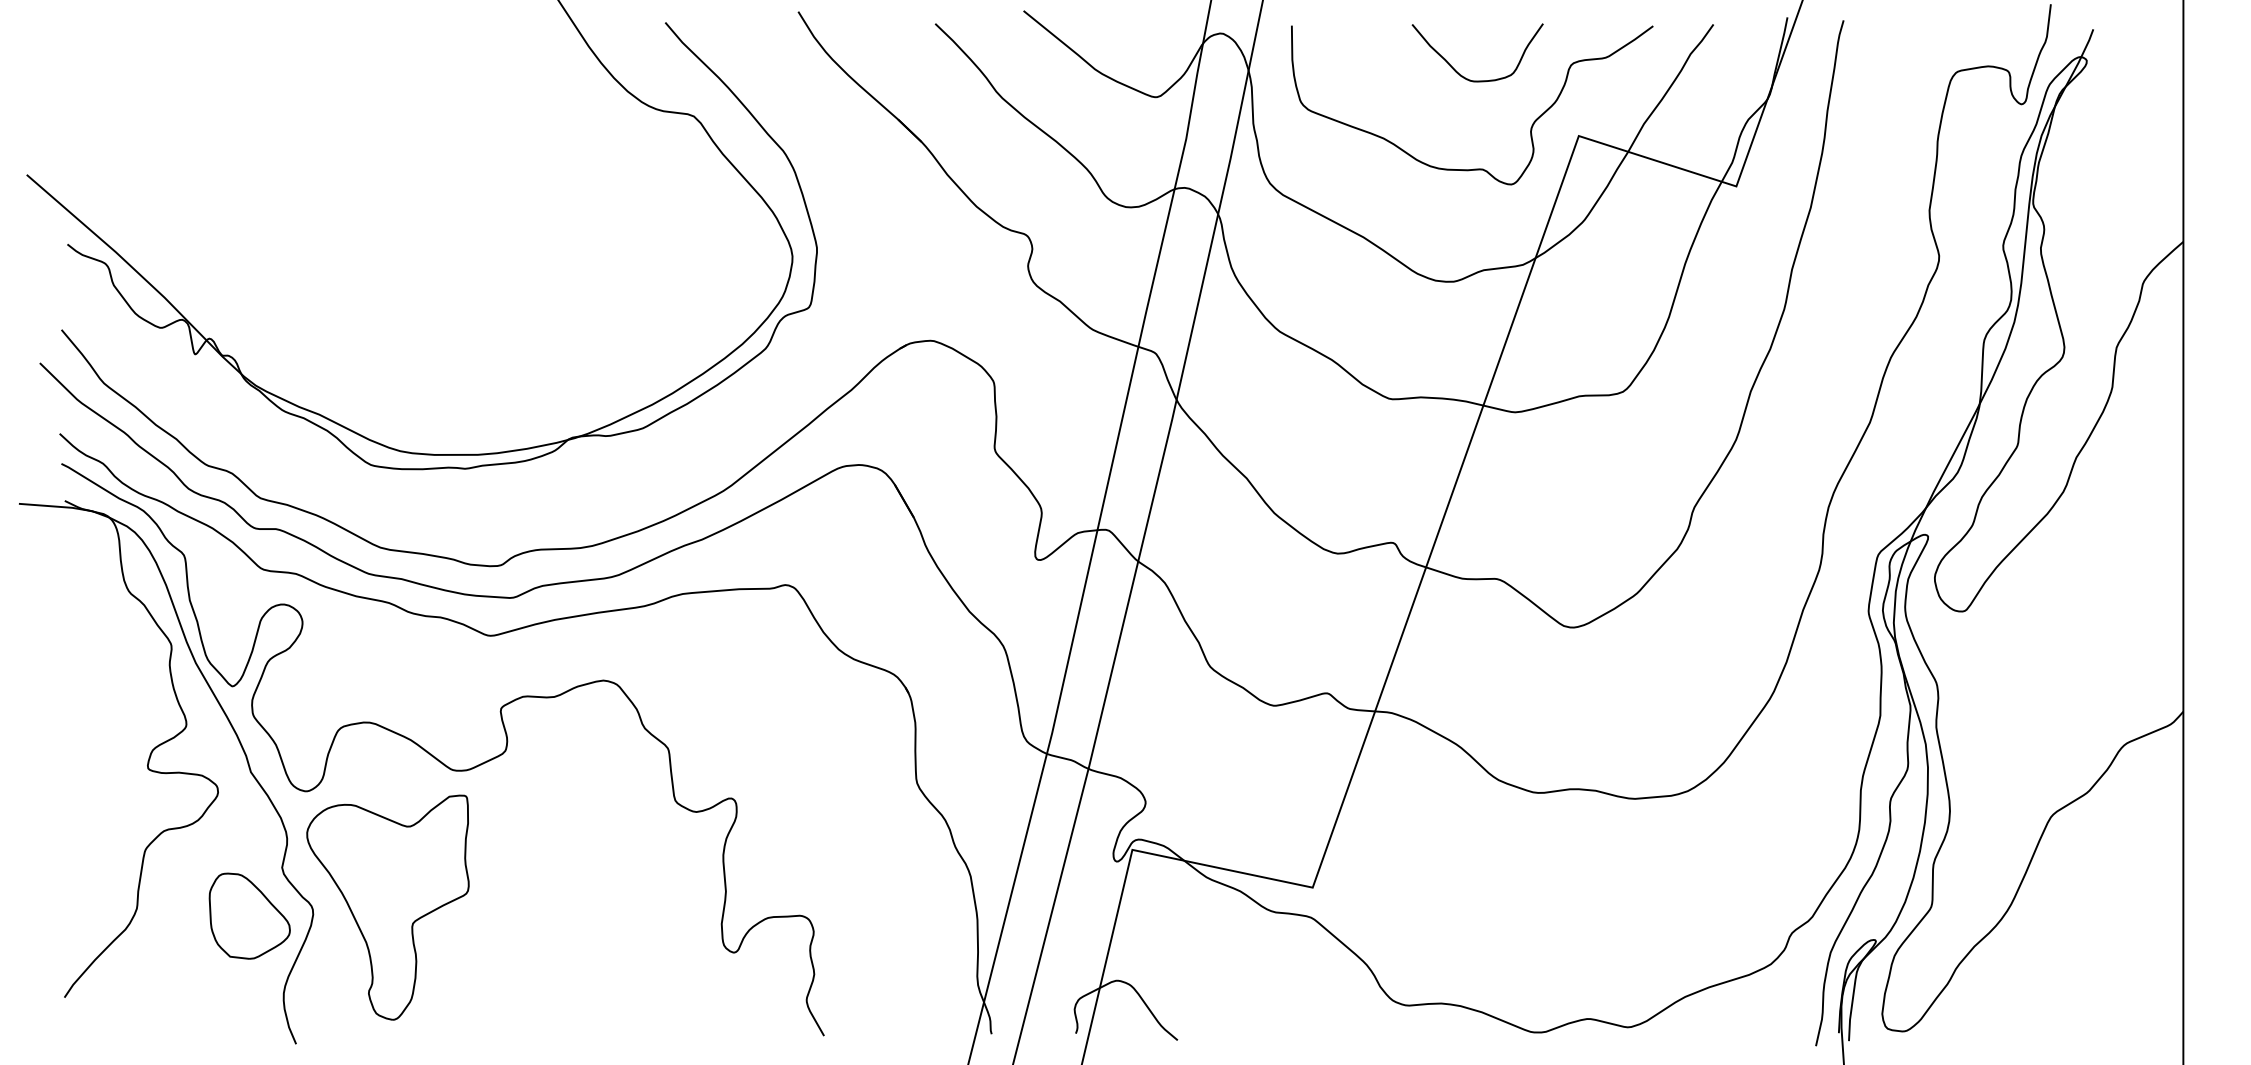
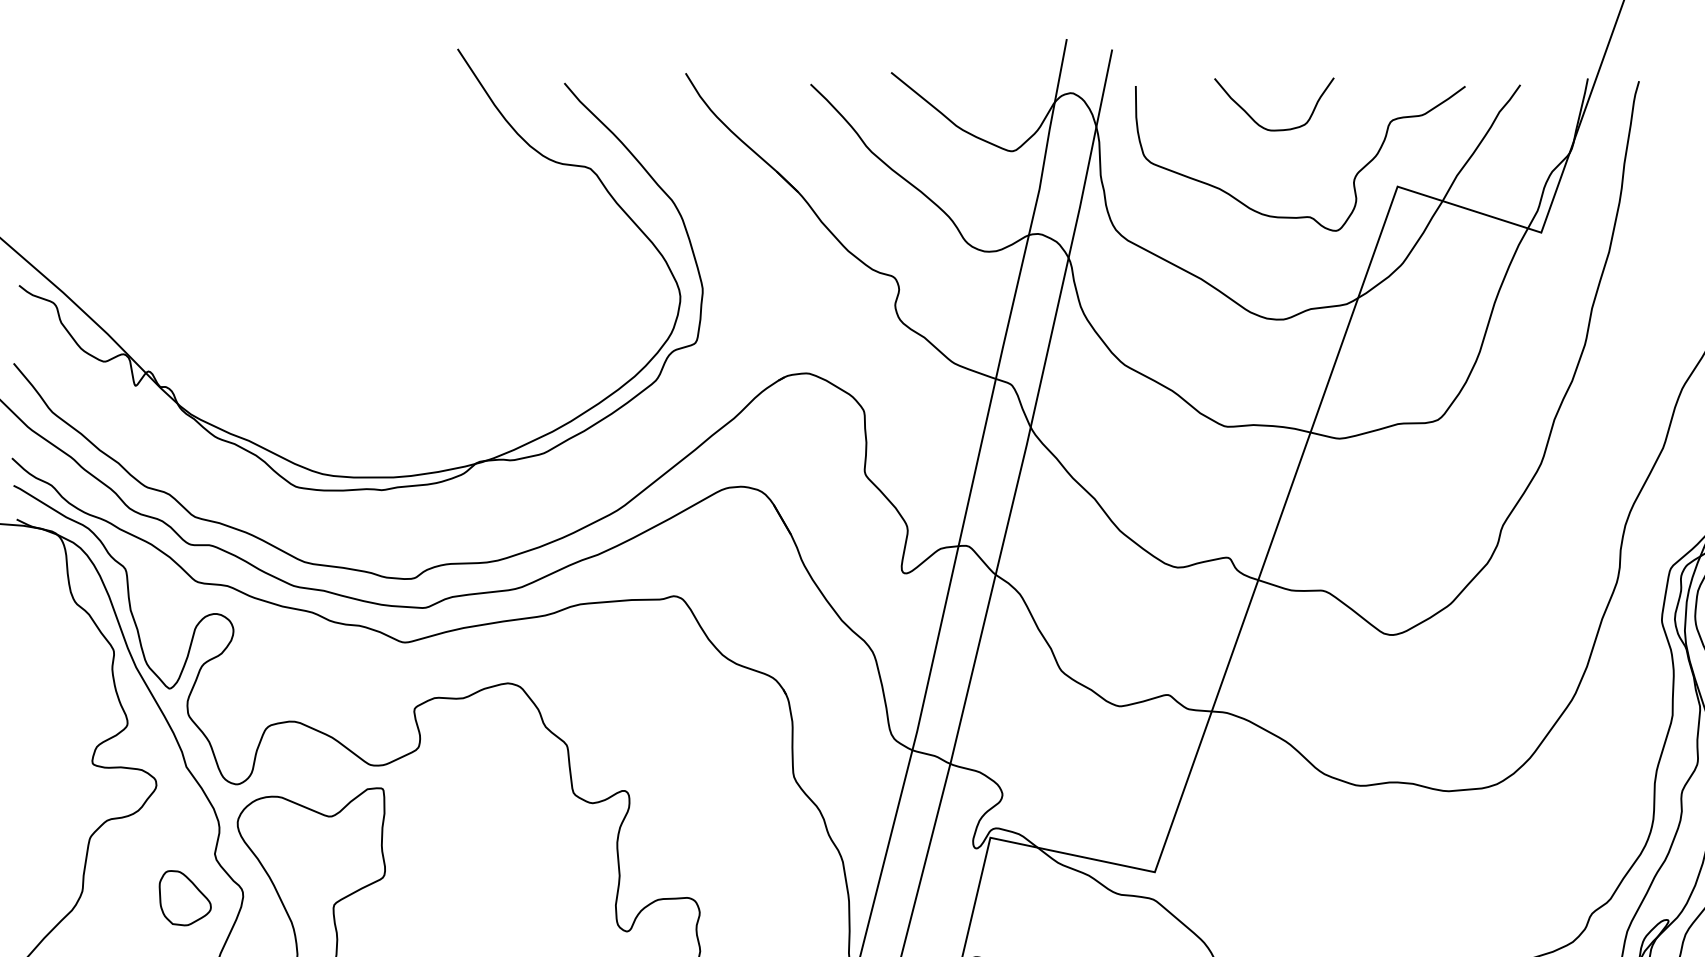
curve: (1461, 74) -> (1259, 124), moved
part: (249, 915) -> (185, 897), size x0.7

